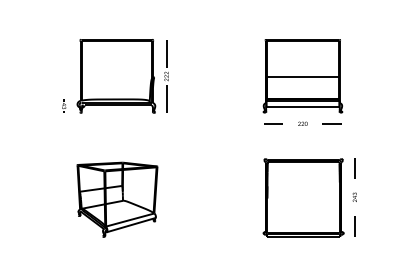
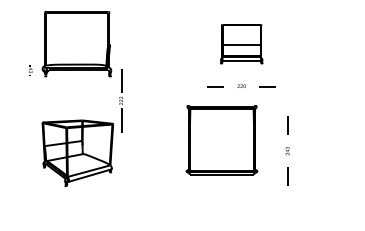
part: (166, 76) -> (121, 100), moved
part: (302, 76) -> (241, 44), size x0.6
part: (303, 197) -> (221, 139), moved

